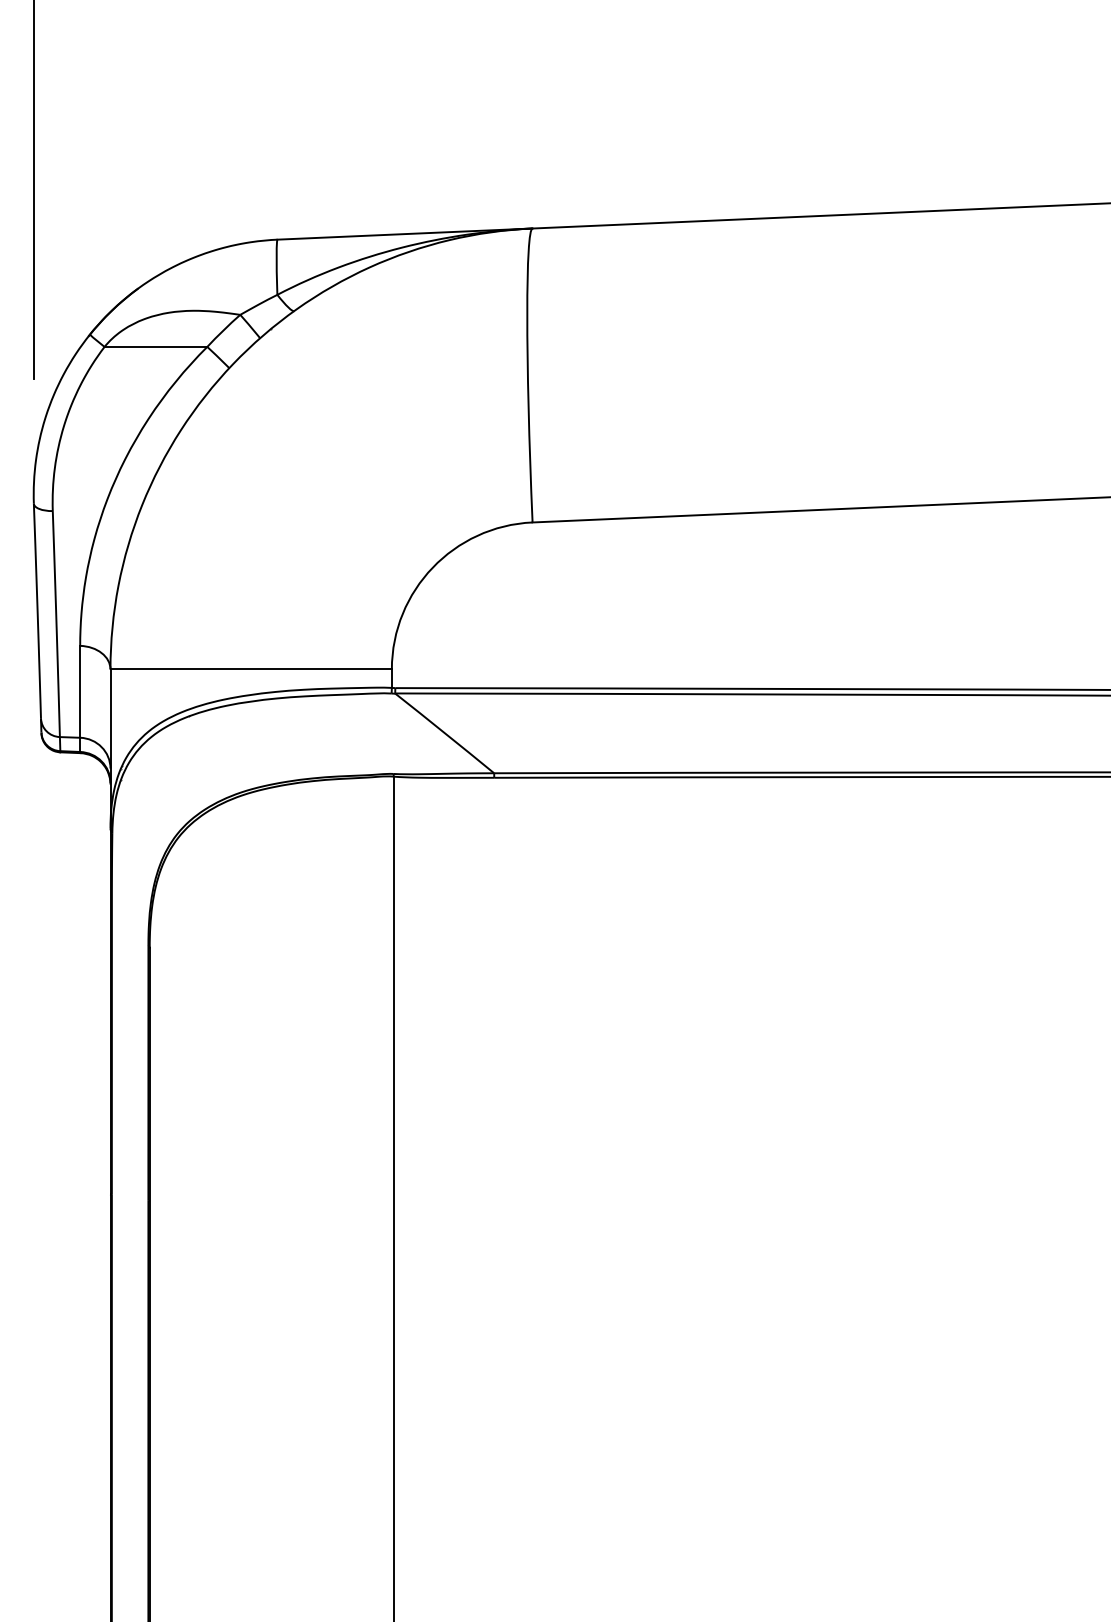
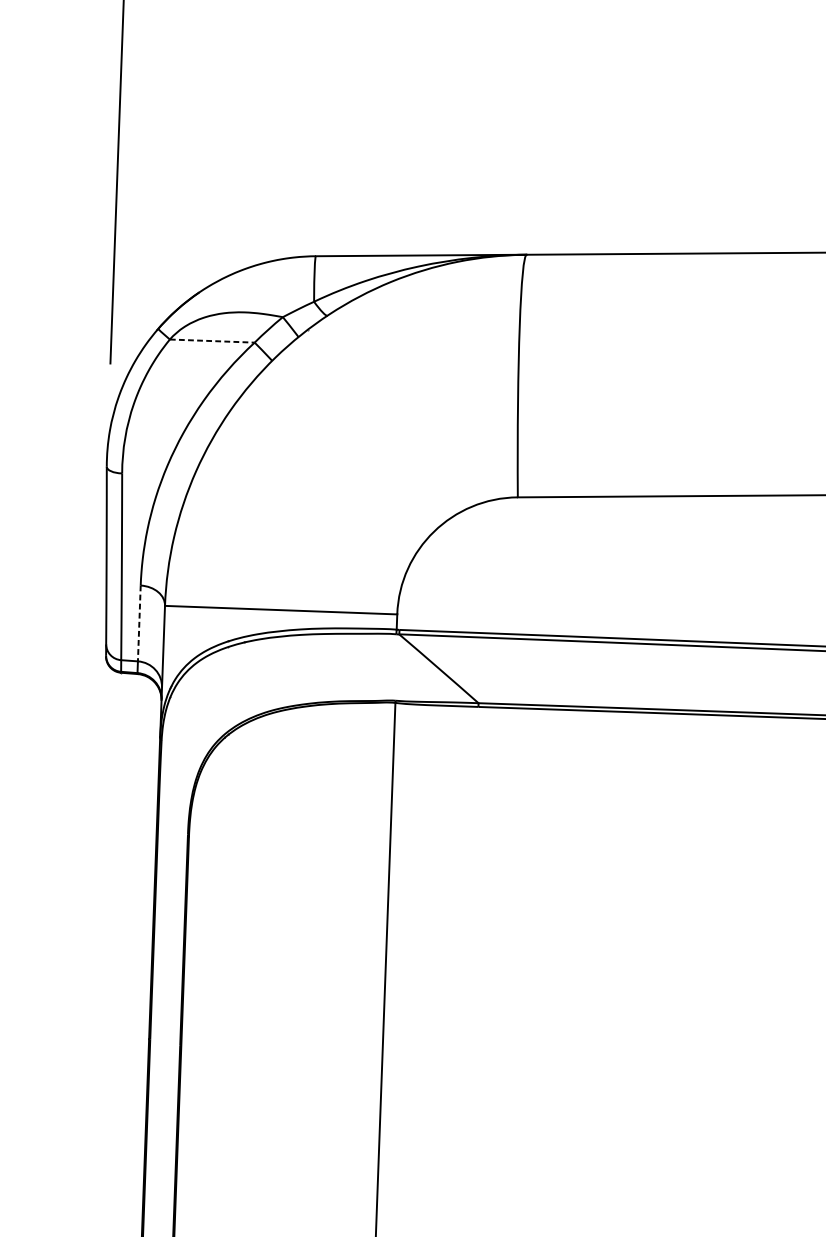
line: (156, 346) -> (212, 340), solid -> dashed
line: (80, 691) -> (139, 623), solid -> dashed

